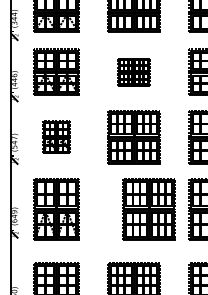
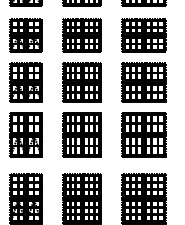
part: (132, 72) -> (81, 35), size x1.67
part: (55, 137) -> (25, 82), size x1.67
part: (148, 209) -> (81, 134), moved

